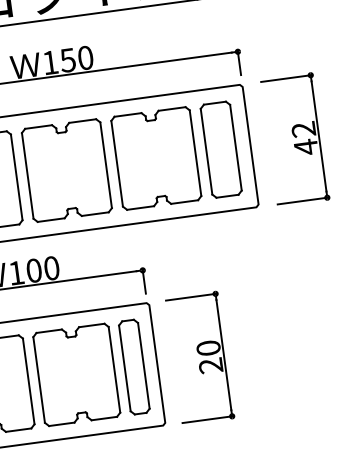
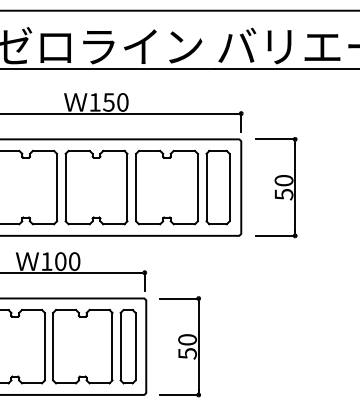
text: (304, 138) -> (283, 187), 42 -> 50
text: (210, 365) -> (187, 353), 20 -> 50

